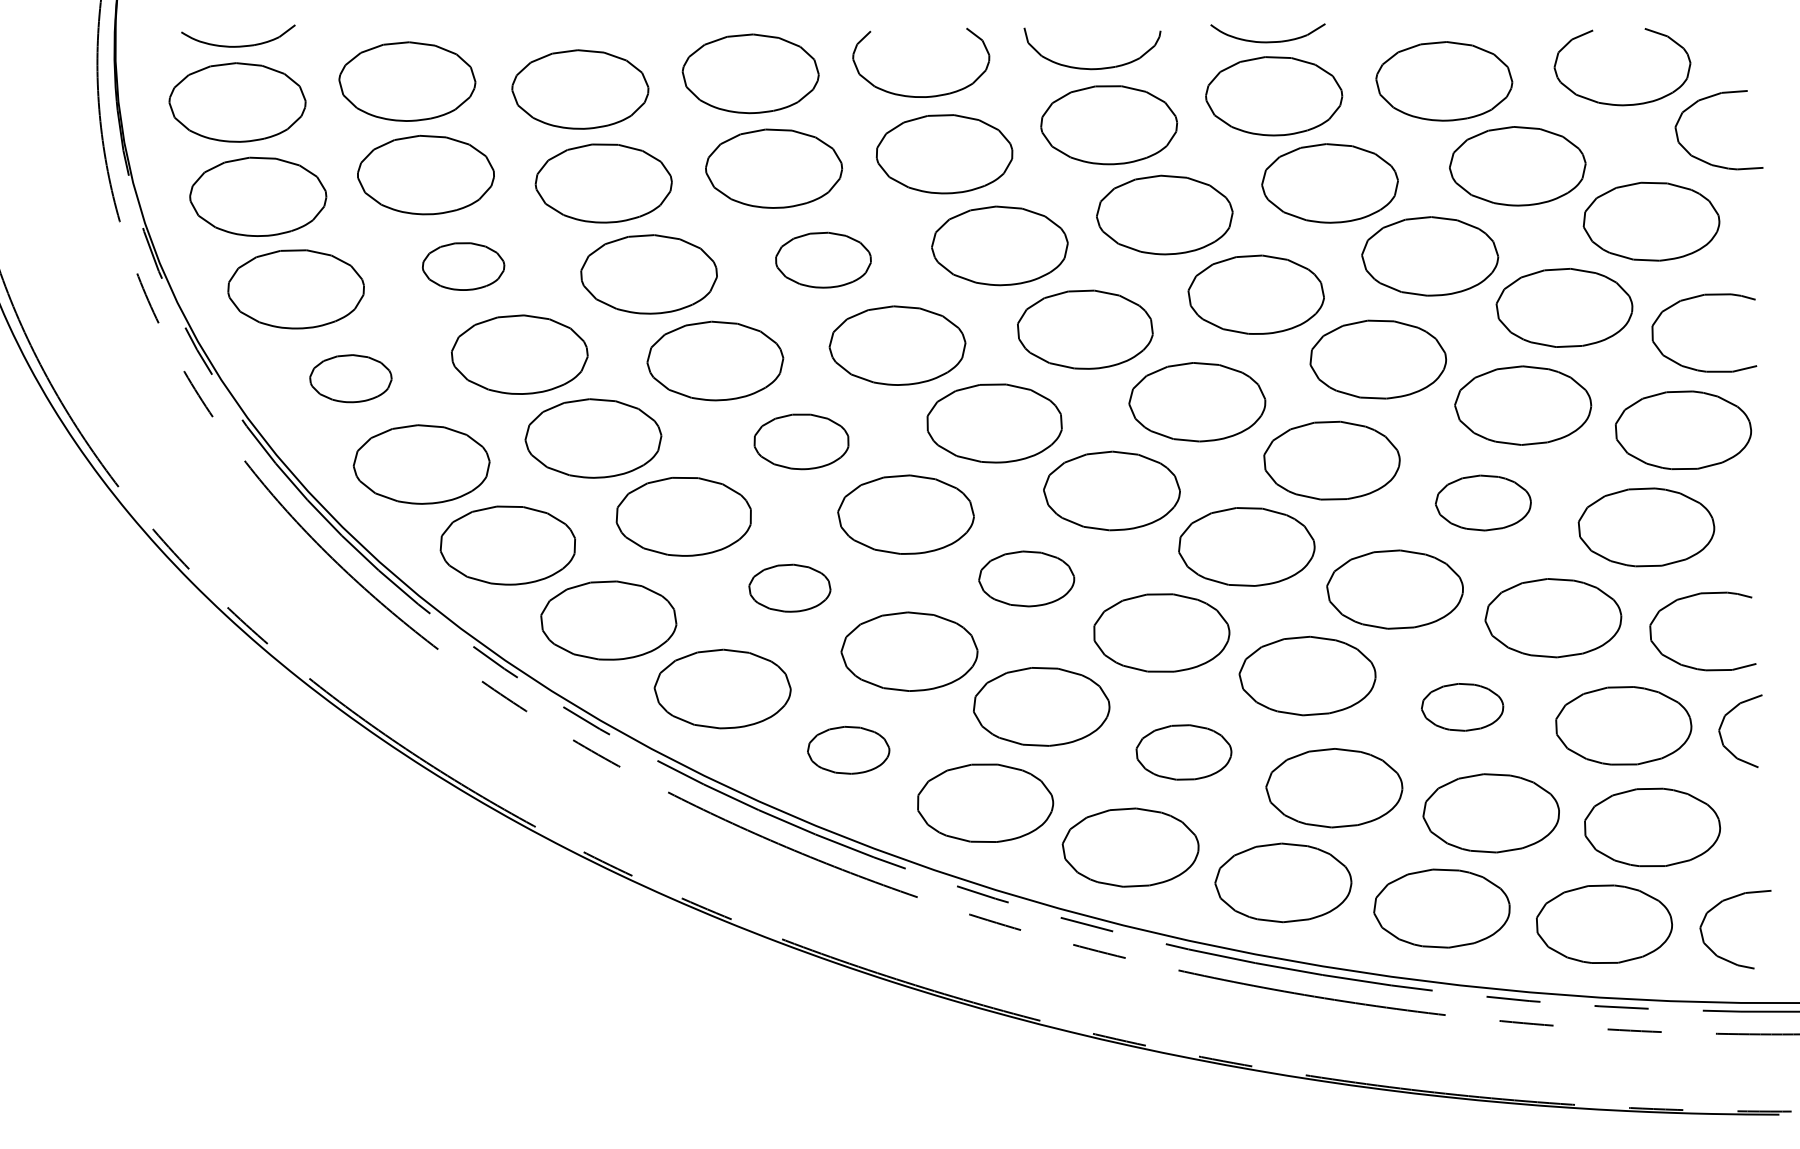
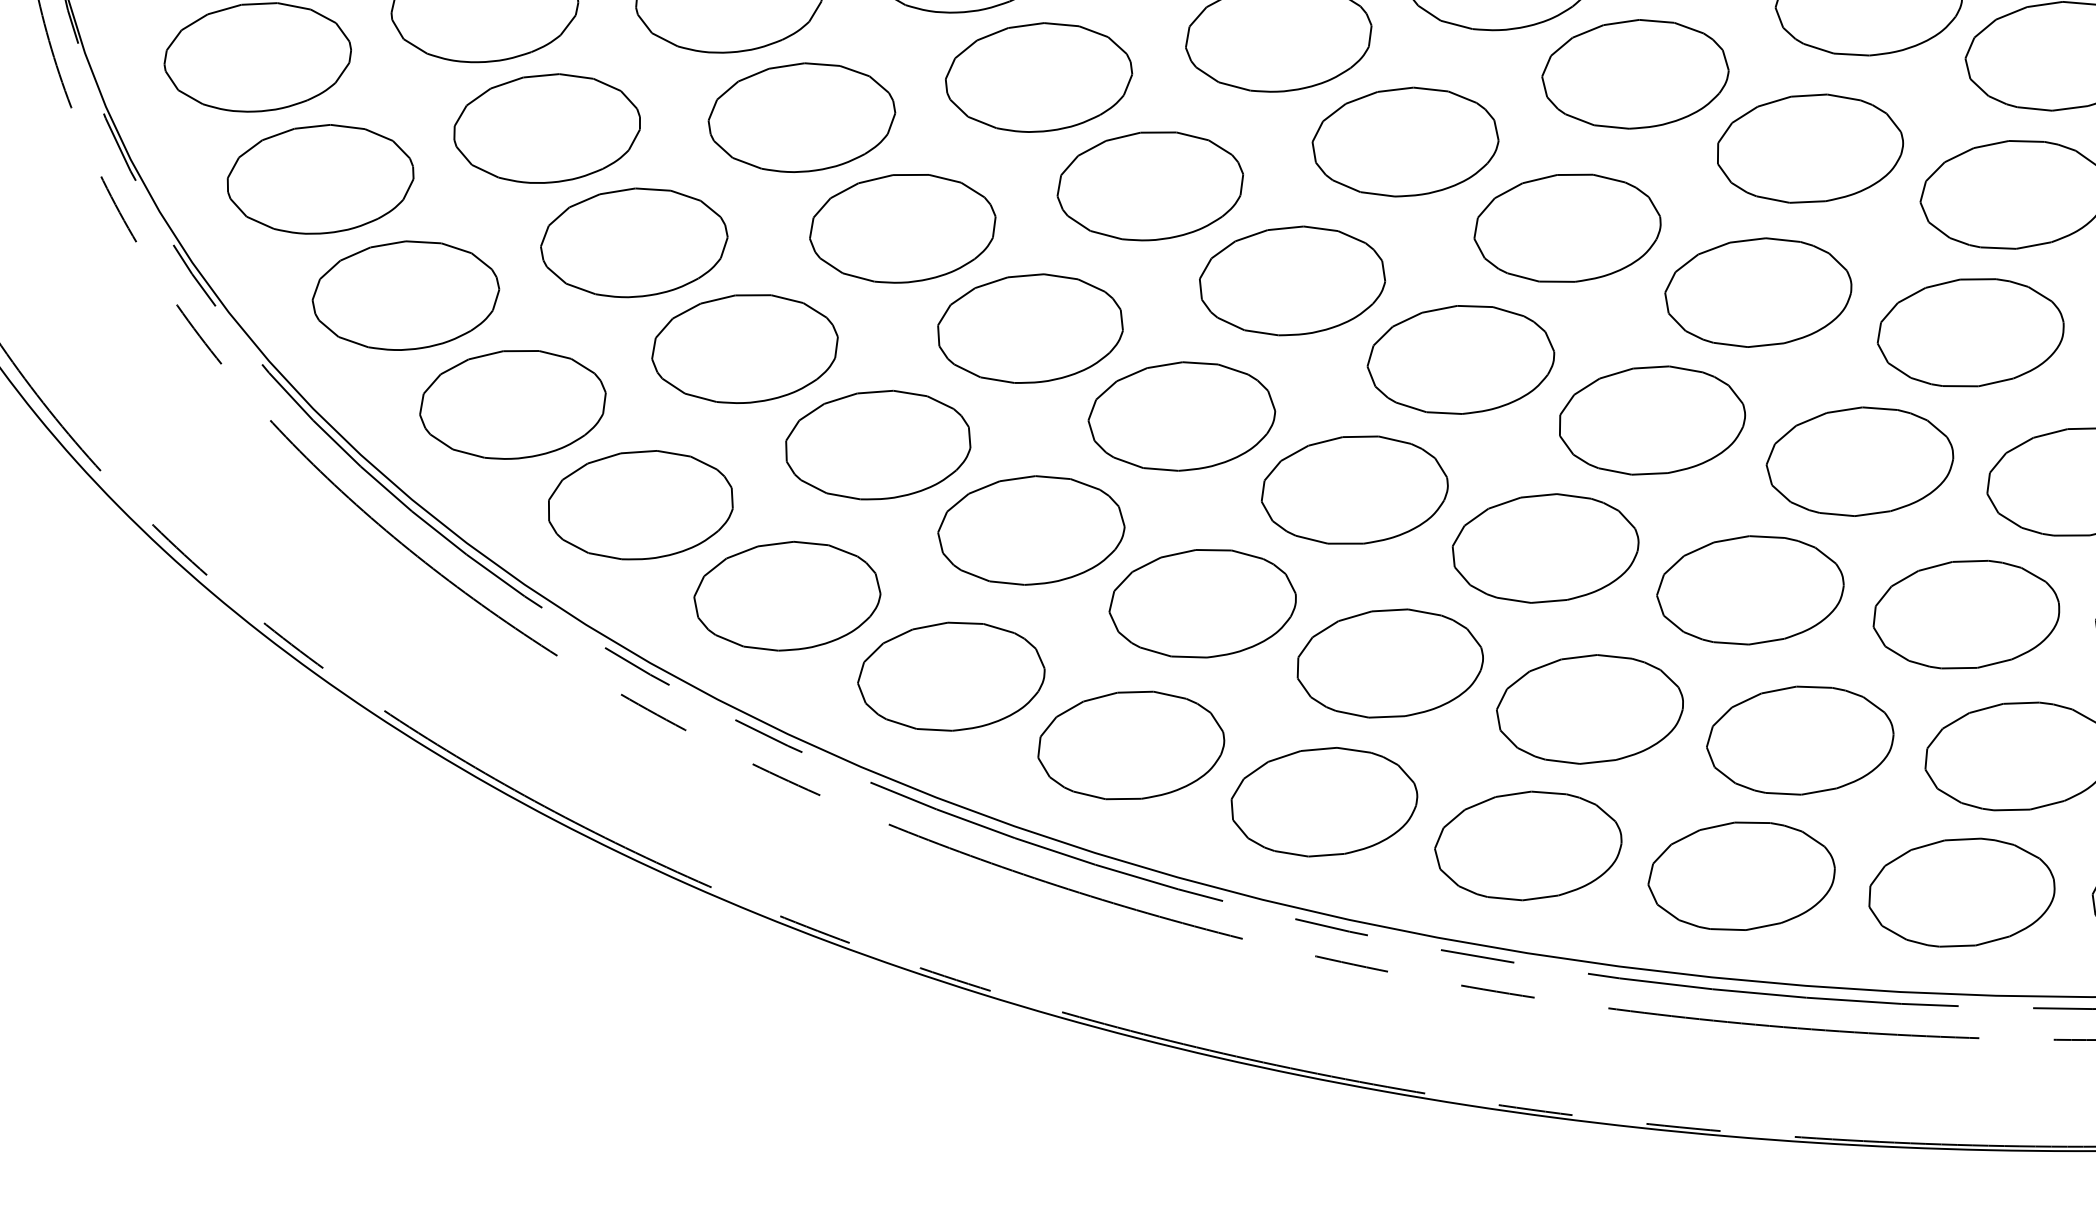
part: (823, 260) -> (1039, 78), size x1.43
part: (463, 266) -> (546, 128), size x1.67
part: (350, 378) -> (405, 295), size x1.67
part: (801, 441) -> (1030, 328), size x1.43
part: (1483, 502) -> (1970, 332), size x1.43
part: (1026, 578) -> (1354, 489), size x1.43
part: (789, 588) -> (1031, 531), size x1.67
part: (1462, 707) -> (1966, 615), size x1.67
part: (848, 750) -> (1130, 746), size x1.67
part: (1183, 752) -> (1589, 709), size x1.43

